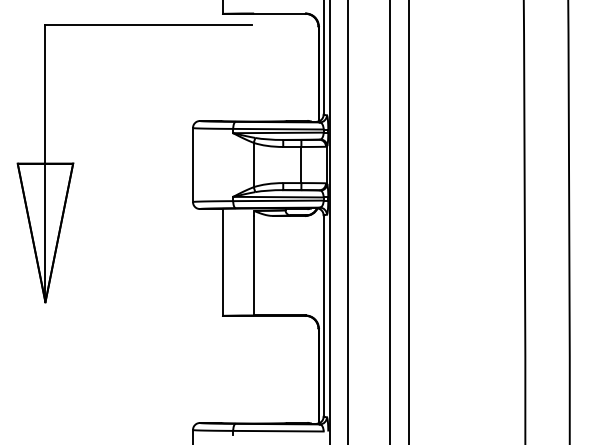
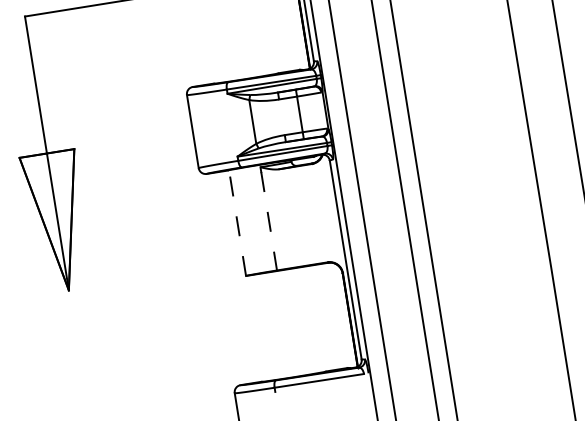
line: (222, 262) -> (237, 223), solid -> dashed
line: (254, 265) -> (269, 221), solid -> dashed

